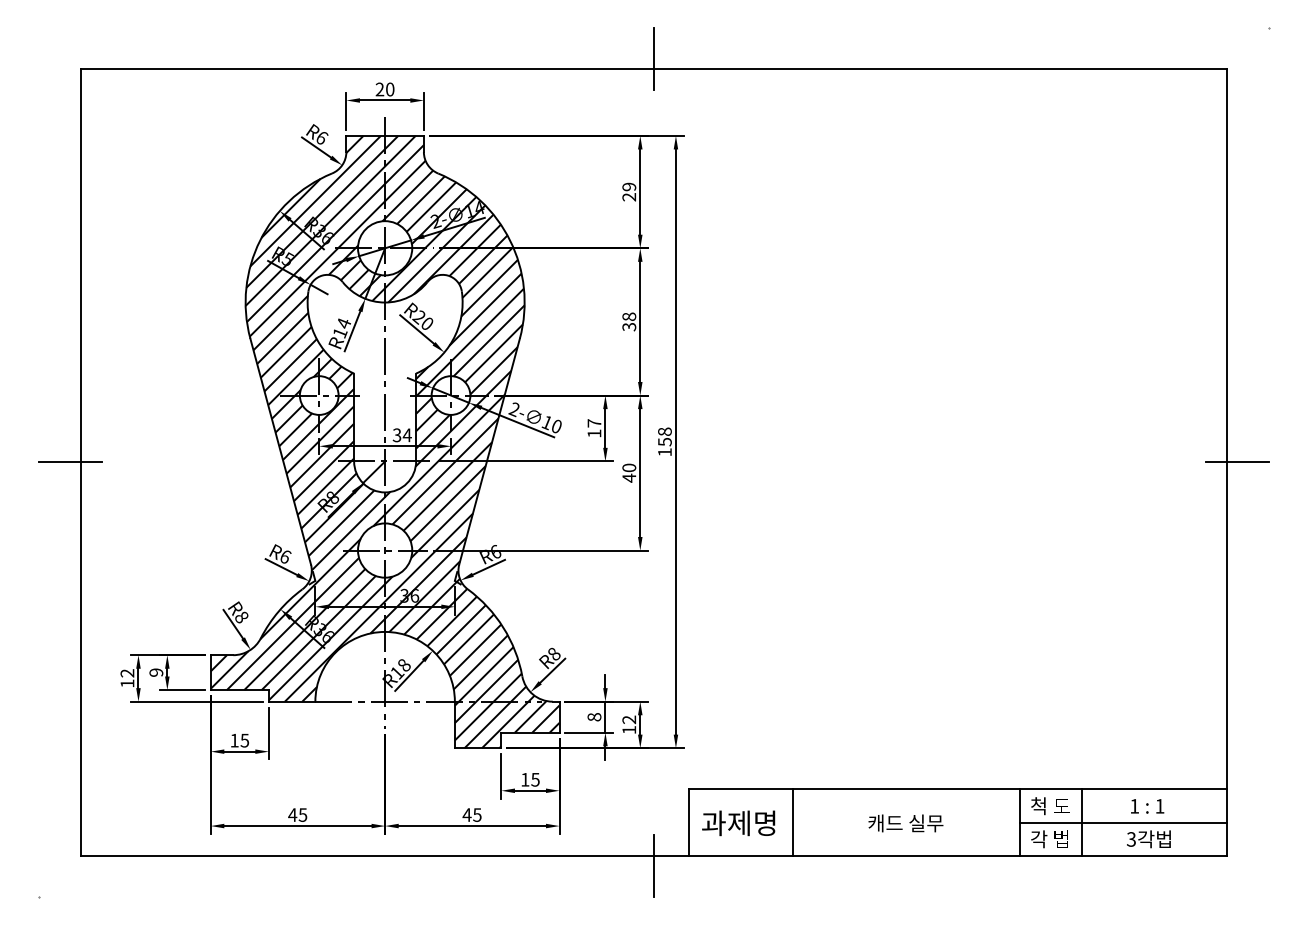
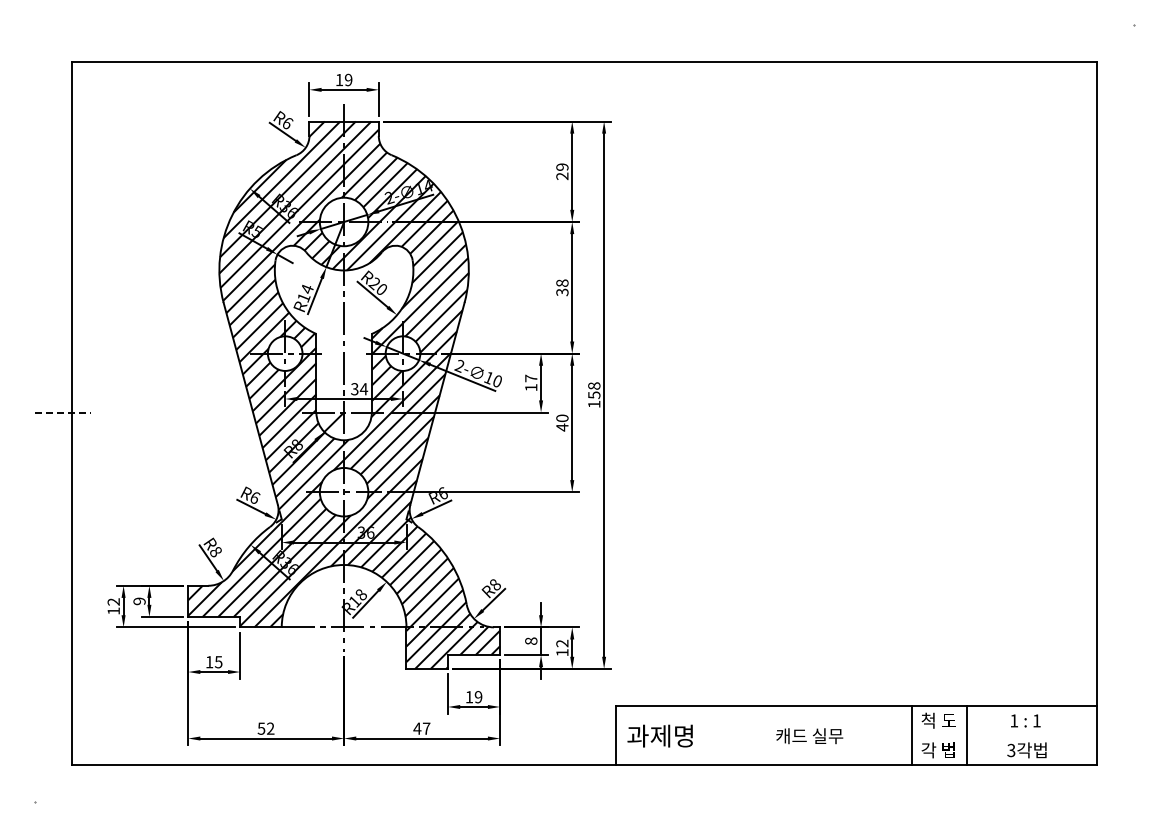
line: (654, 58) -> (584, 52), removed
text: (384, 88) -> (343, 79), 20 -> 19
line: (70, 462) -> (62, 413), solid -> dashed
line: (1236, 462) -> (1105, 413), removed
text: (535, 780) -> (478, 697), 15 -> 19
text: (297, 814) -> (265, 728), 45 -> 52
text: (477, 814) -> (426, 728), 45 -> 47
line: (792, 821) -> (708, 734), removed
line: (1122, 822) -> (1003, 735), removed
line: (654, 865) -> (584, 773), removed

